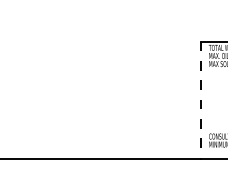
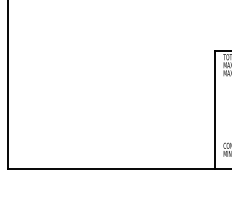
line: (200, 101) -> (214, 110), dashed -> solid

